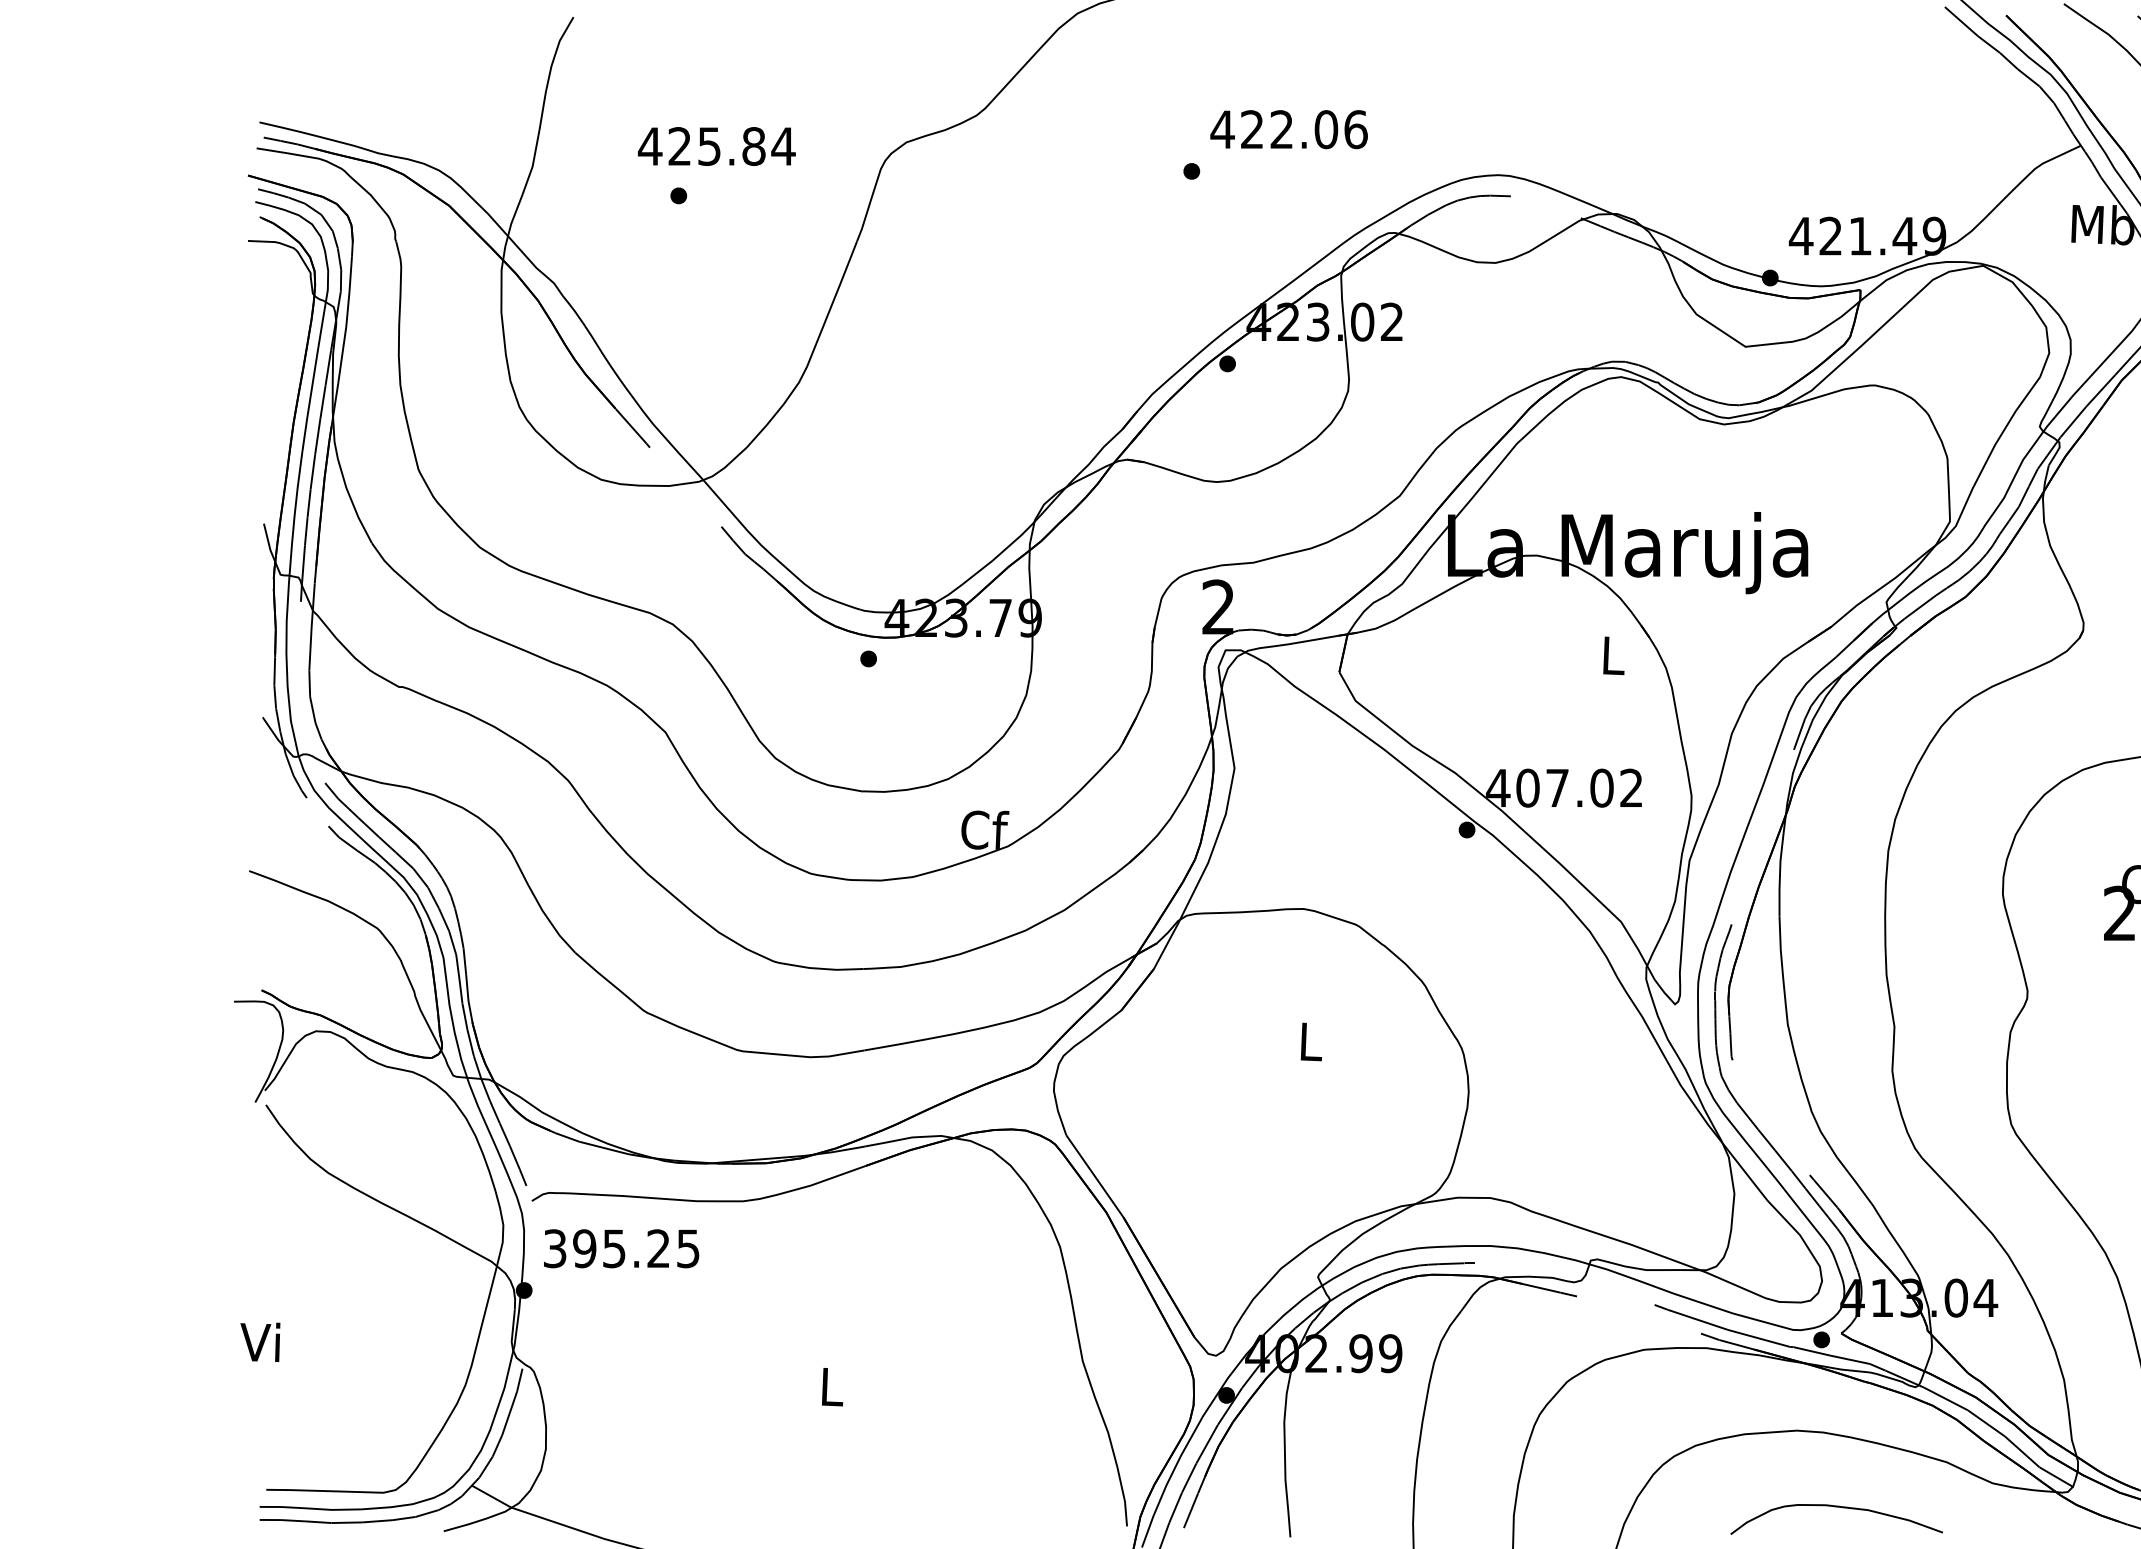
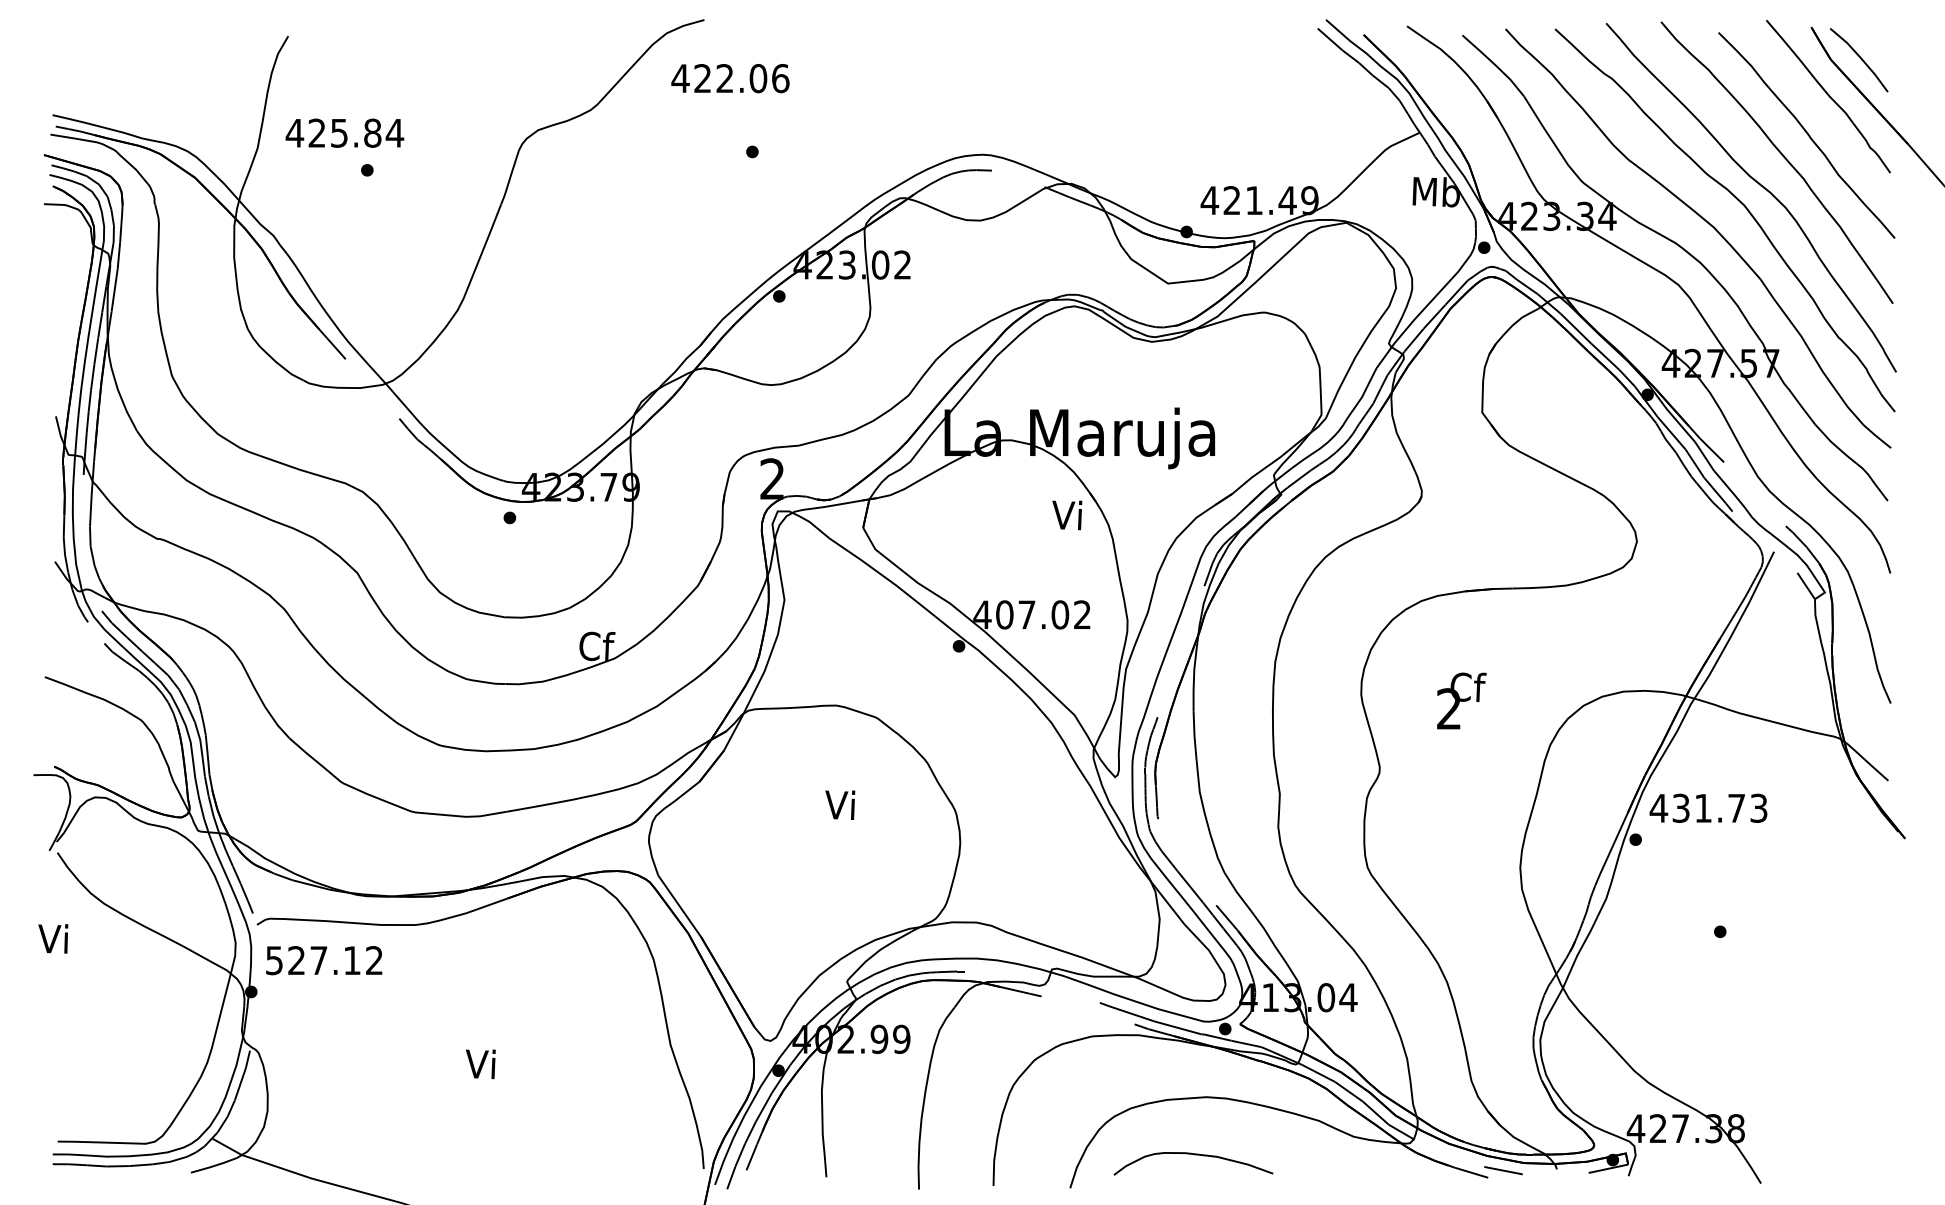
text: (1289, 129) -> (730, 78), moved
text: (716, 145) -> (344, 132), moved
text: (1611, 655) -> (1067, 515), L -> Vi
text: (1309, 1040) -> (840, 804), L -> Vi
text: (621, 1248) -> (324, 960), 395.25 -> 527.12
text: (260, 1341) -> (53, 938), moved
text: (829, 1387) -> (480, 1064), L -> Vi
curve: (1838, 1508) -> (1194, 1155), moved

